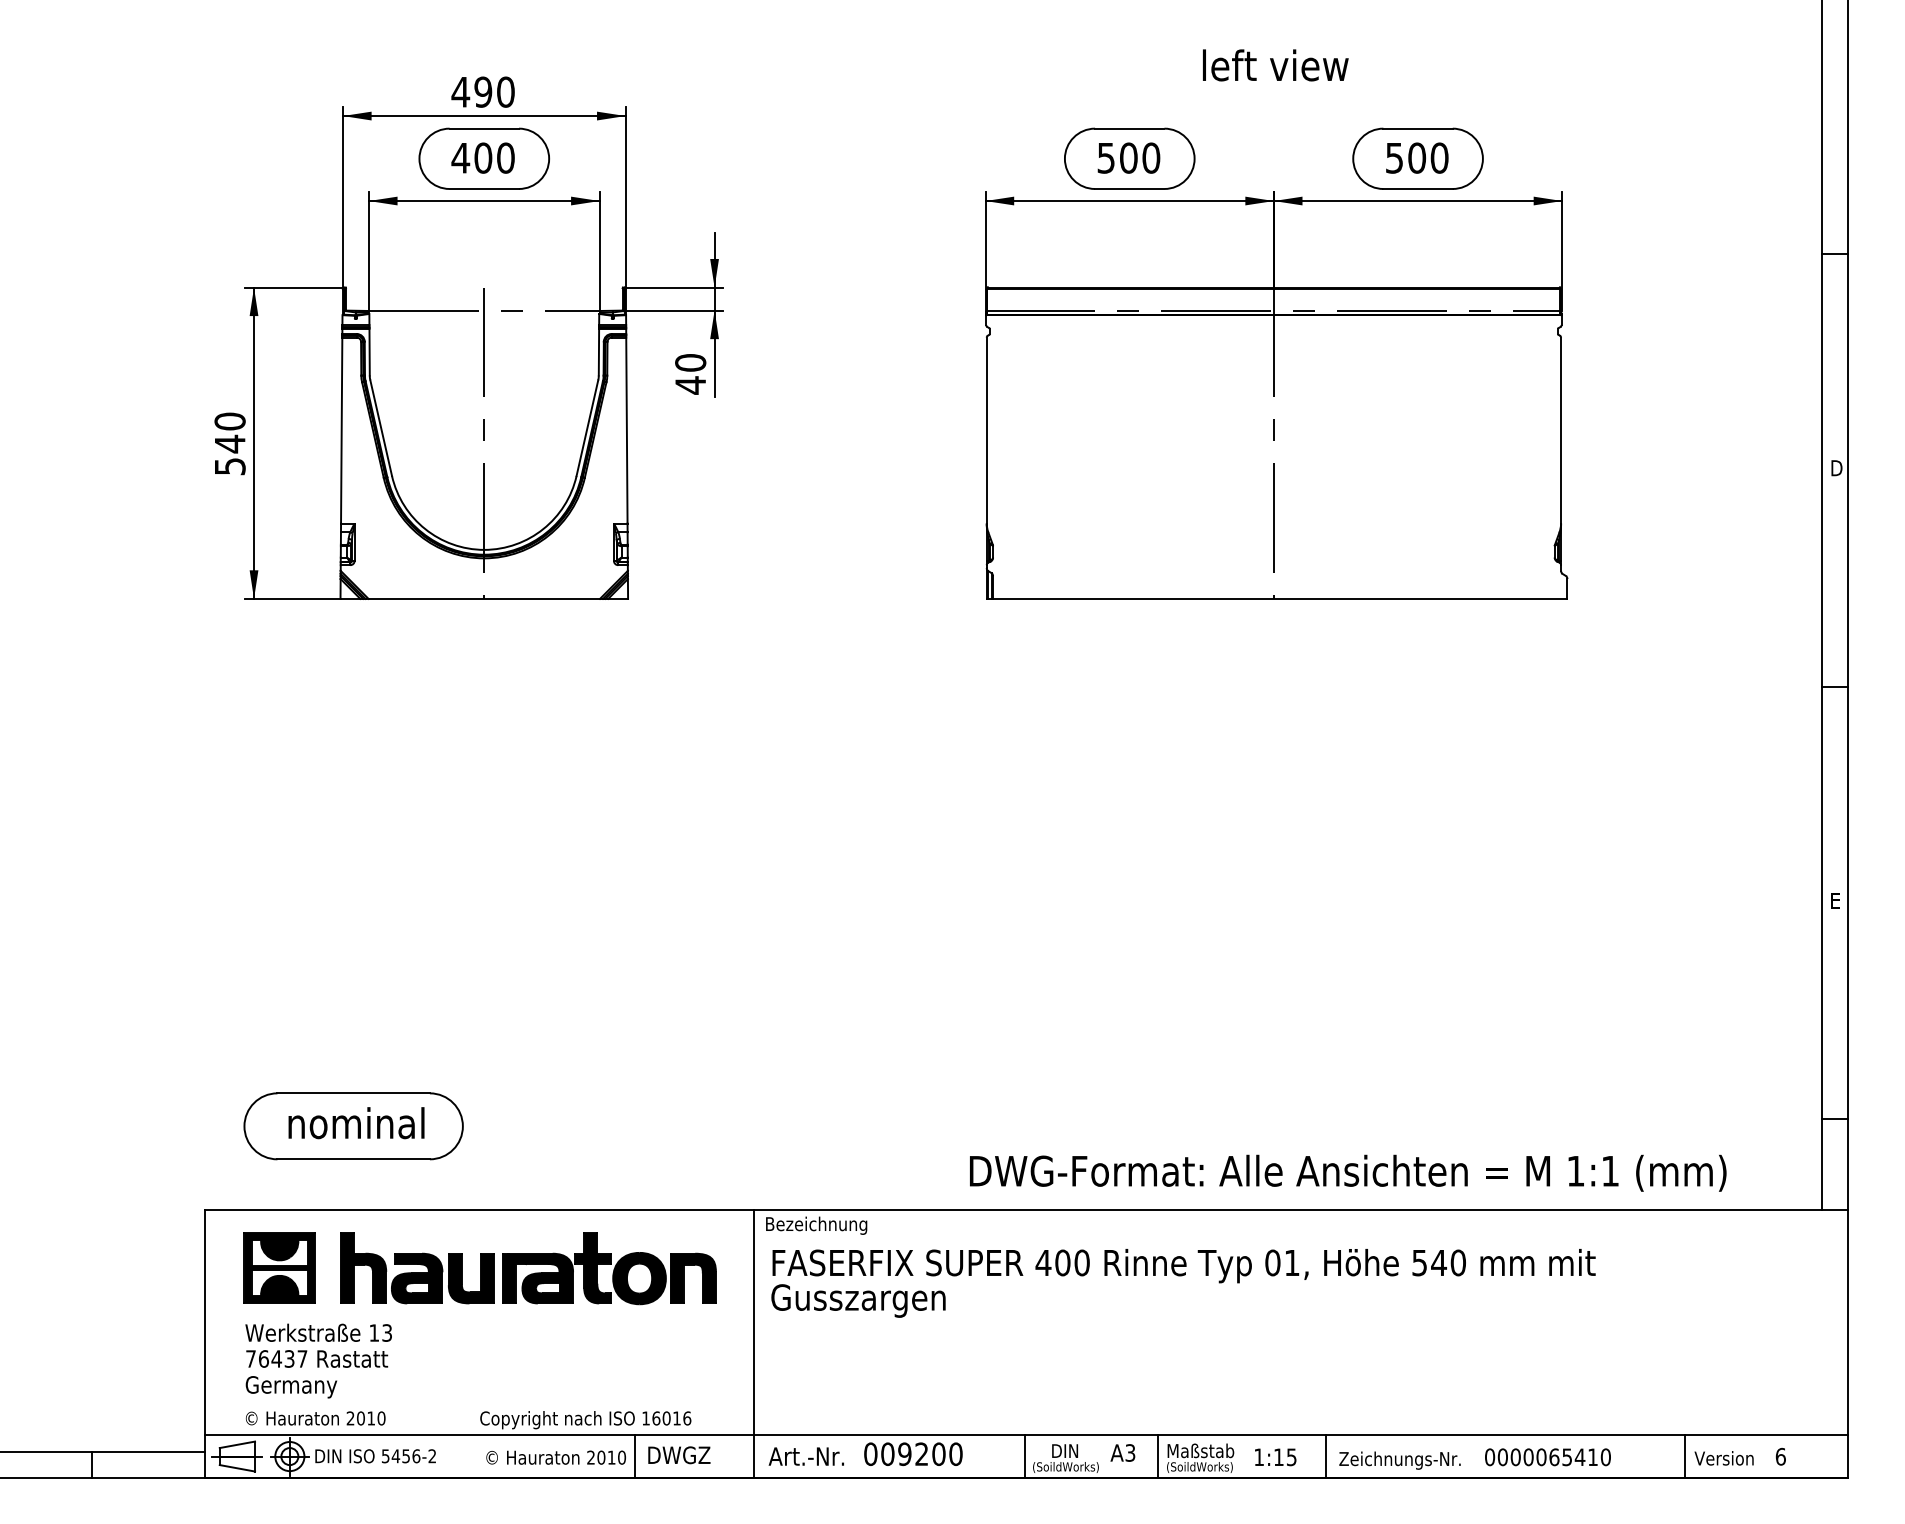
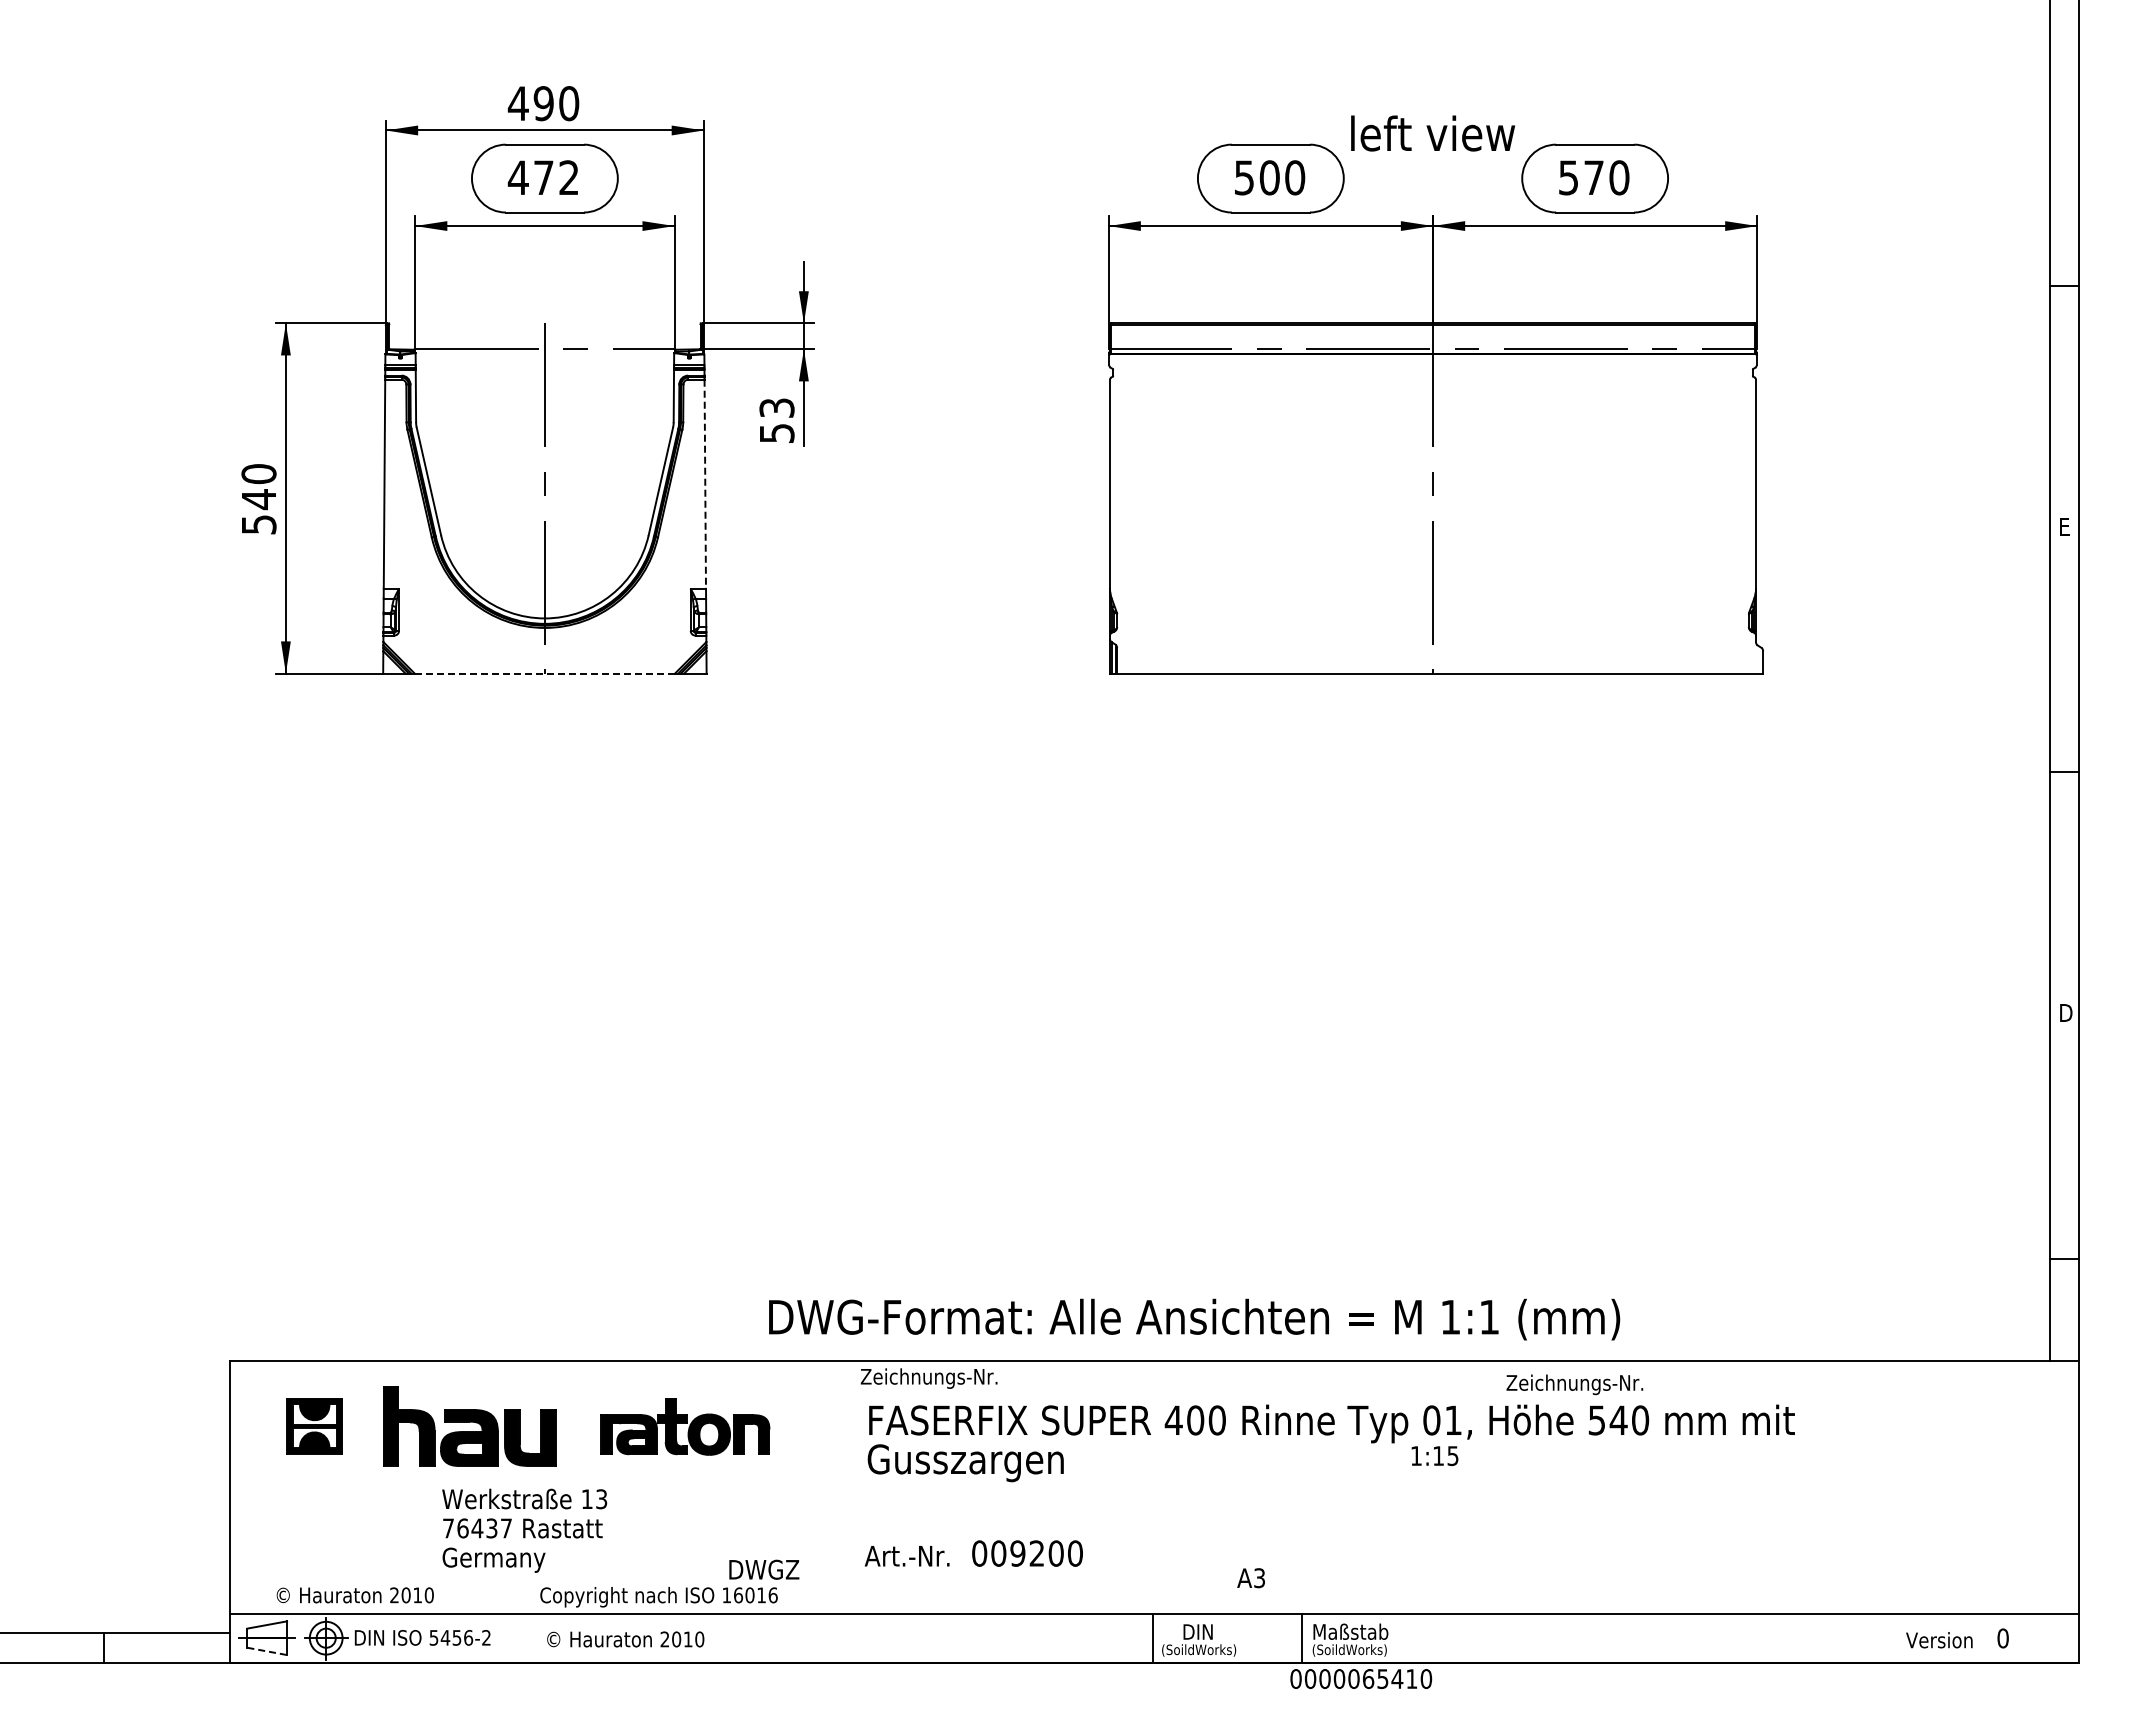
text: (1276, 65) -> (1433, 133), moved
text: (494, 157) -> (556, 177), 400 -> 472
text: (1417, 157) -> (1594, 177), 500 -> 570
text: (690, 374) -> (776, 421), 40 -> 53
line: (627, 430) -> (705, 484), solid -> dashed
text: (1837, 468) -> (2066, 526), D -> E
line: (483, 598) -> (544, 673), solid -> dashed
text: (1837, 900) -> (2066, 1012), E -> D
part: (353, 1126) -> (397, 1266), removed
text: (1348, 1173) -> (1194, 1319), moved
text: (825, 1225) -> (928, 1378), Bezeichnung -> Zeichnungs-Nr.
part: (279, 1268) -> (314, 1426), size x0.7
part: (609, 1268) -> (685, 1426), size x0.7
line: (753, 1343) -> (847, 1511), removed
text: (318, 1360) -> (524, 1530), moved
text: (1122, 1453) -> (1250, 1578), moved
text: (865, 1454) -> (973, 1553), moved
line: (635, 1455) -> (714, 1637), removed
text: (679, 1455) -> (764, 1569), moved
line: (1325, 1455) -> (1491, 1637), removed
line: (1685, 1455) -> (1895, 1637), removed
text: (1275, 1456) -> (1434, 1455), moved
text: (1548, 1456) -> (1361, 1678), moved
text: (1780, 1456) -> (2002, 1638), 6 -> 0
text: (1399, 1460) -> (1574, 1384), moved
line: (237, 1468) -> (267, 1651), solid -> dashed

